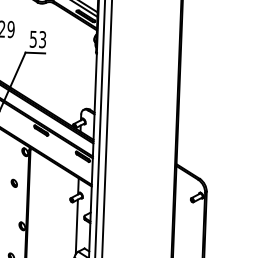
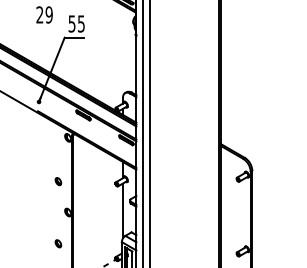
text: (42, 39) -> (81, 23), 53 -> 55
part: (14, 183) -> (58, 181), moved

